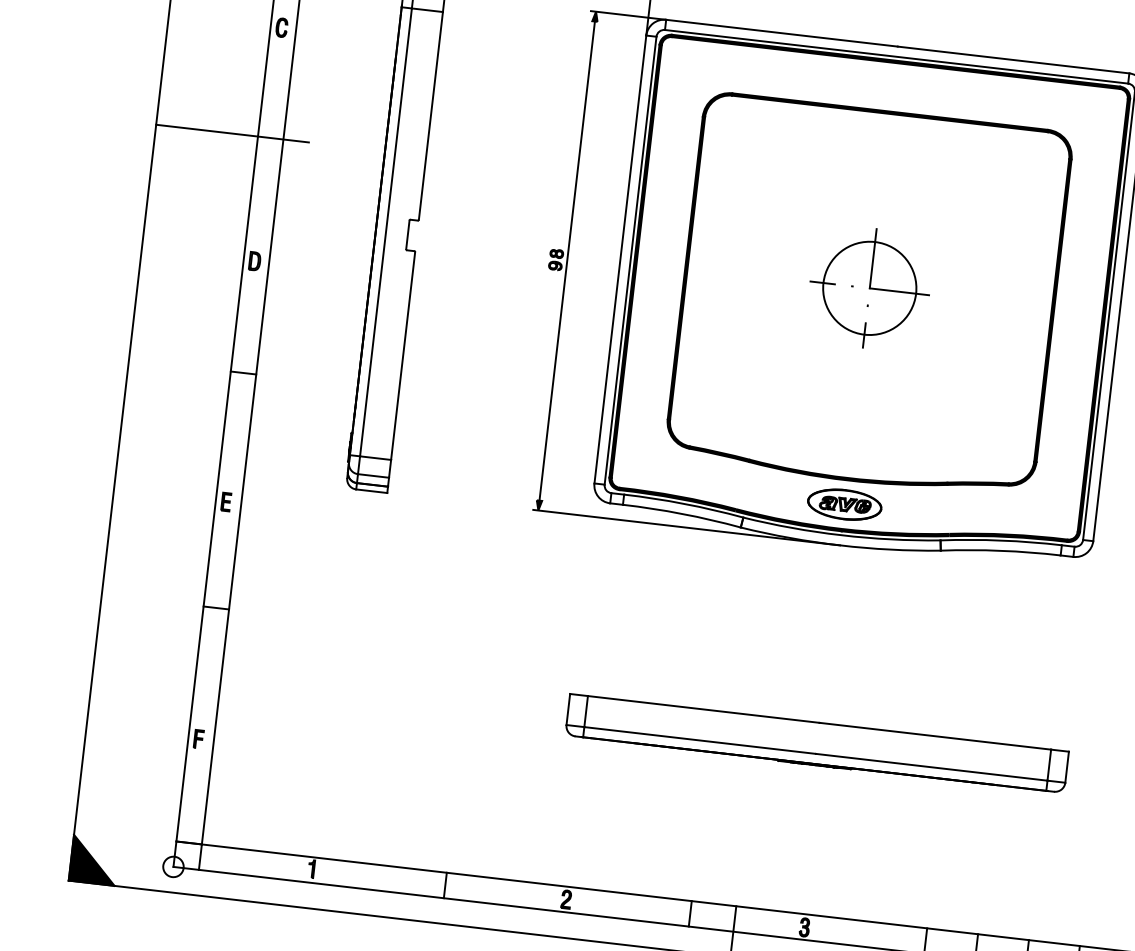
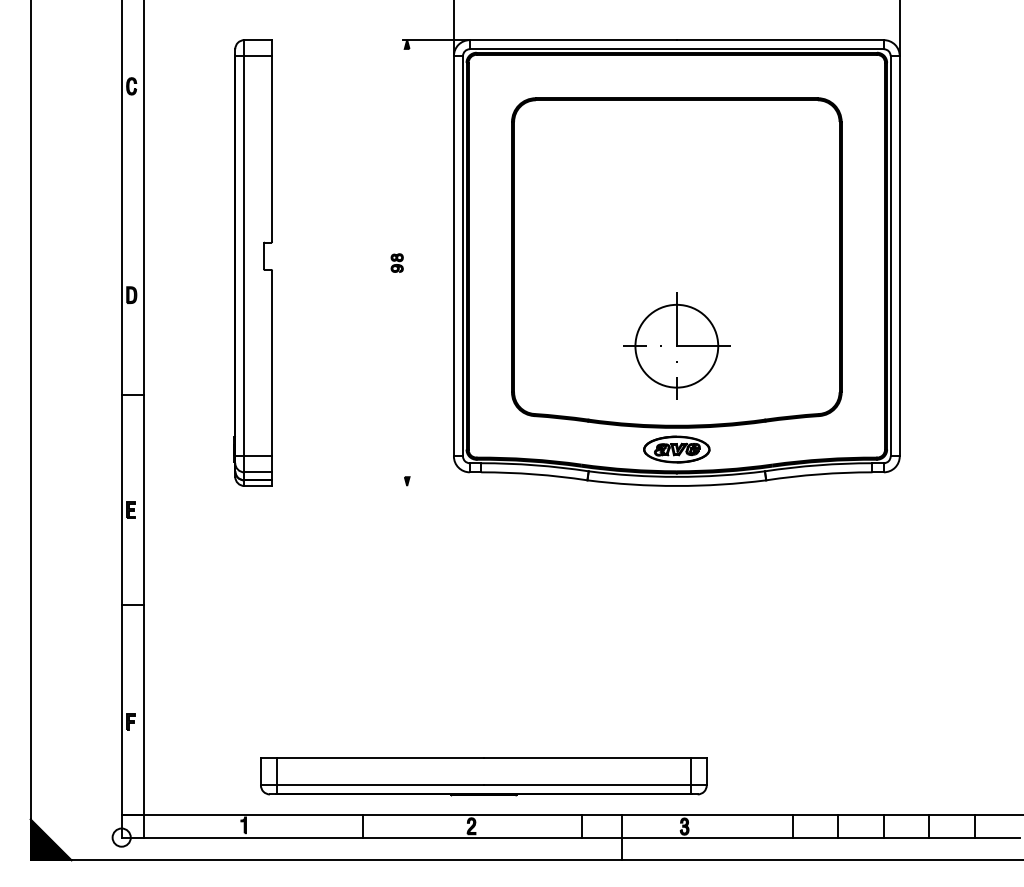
line: (232, 133) -> (98, 184), removed
line: (567, 260) -> (407, 262), removed
part: (869, 287) -> (676, 345), moved
line: (686, 527) -> (539, 485), removed
part: (816, 743) -> (483, 776), moved

